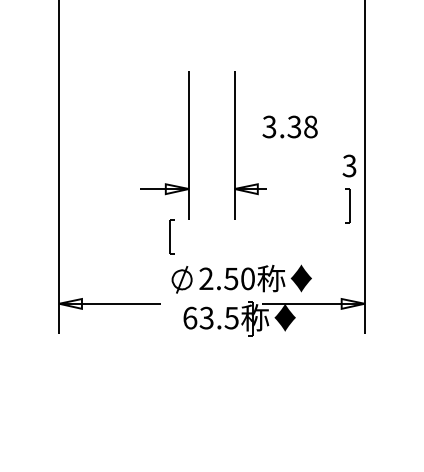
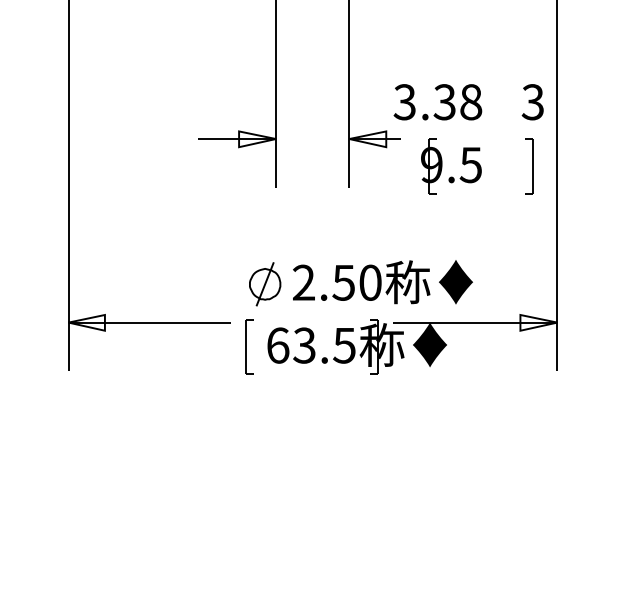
text: (289, 126) -> (436, 101), moved
part: (298, 205) -> (451, 165), added
part: (171, 236) -> (248, 346), moved

